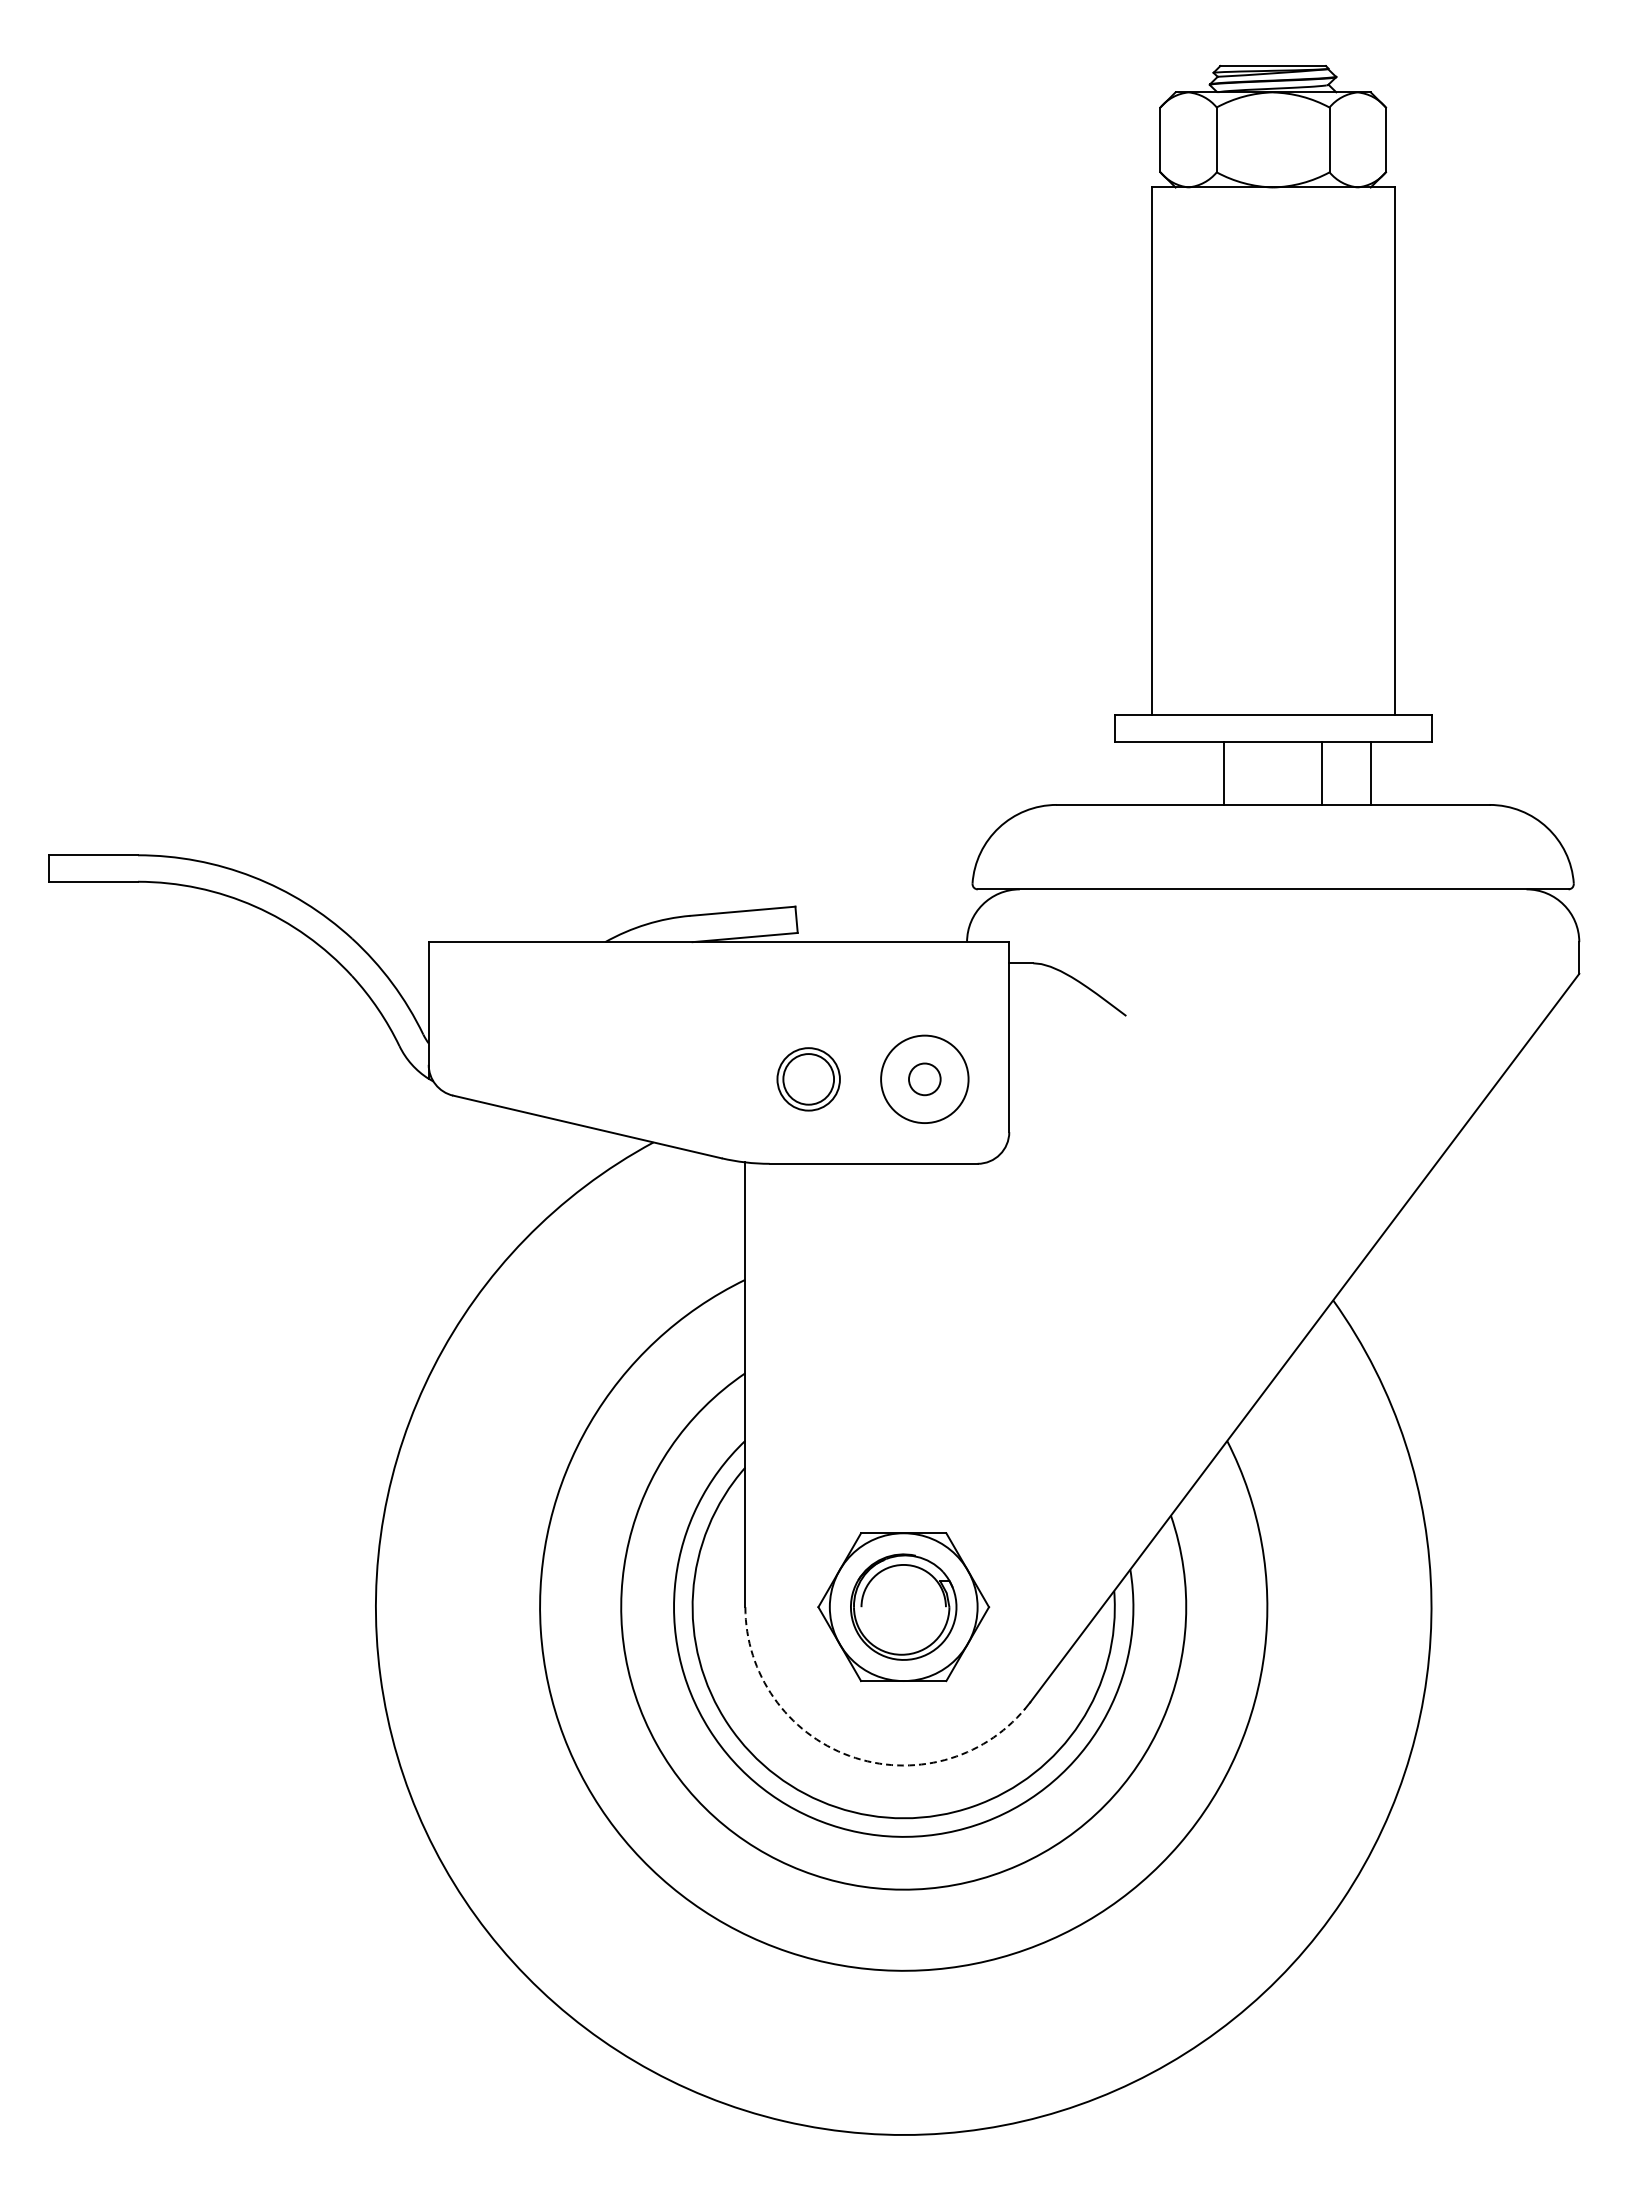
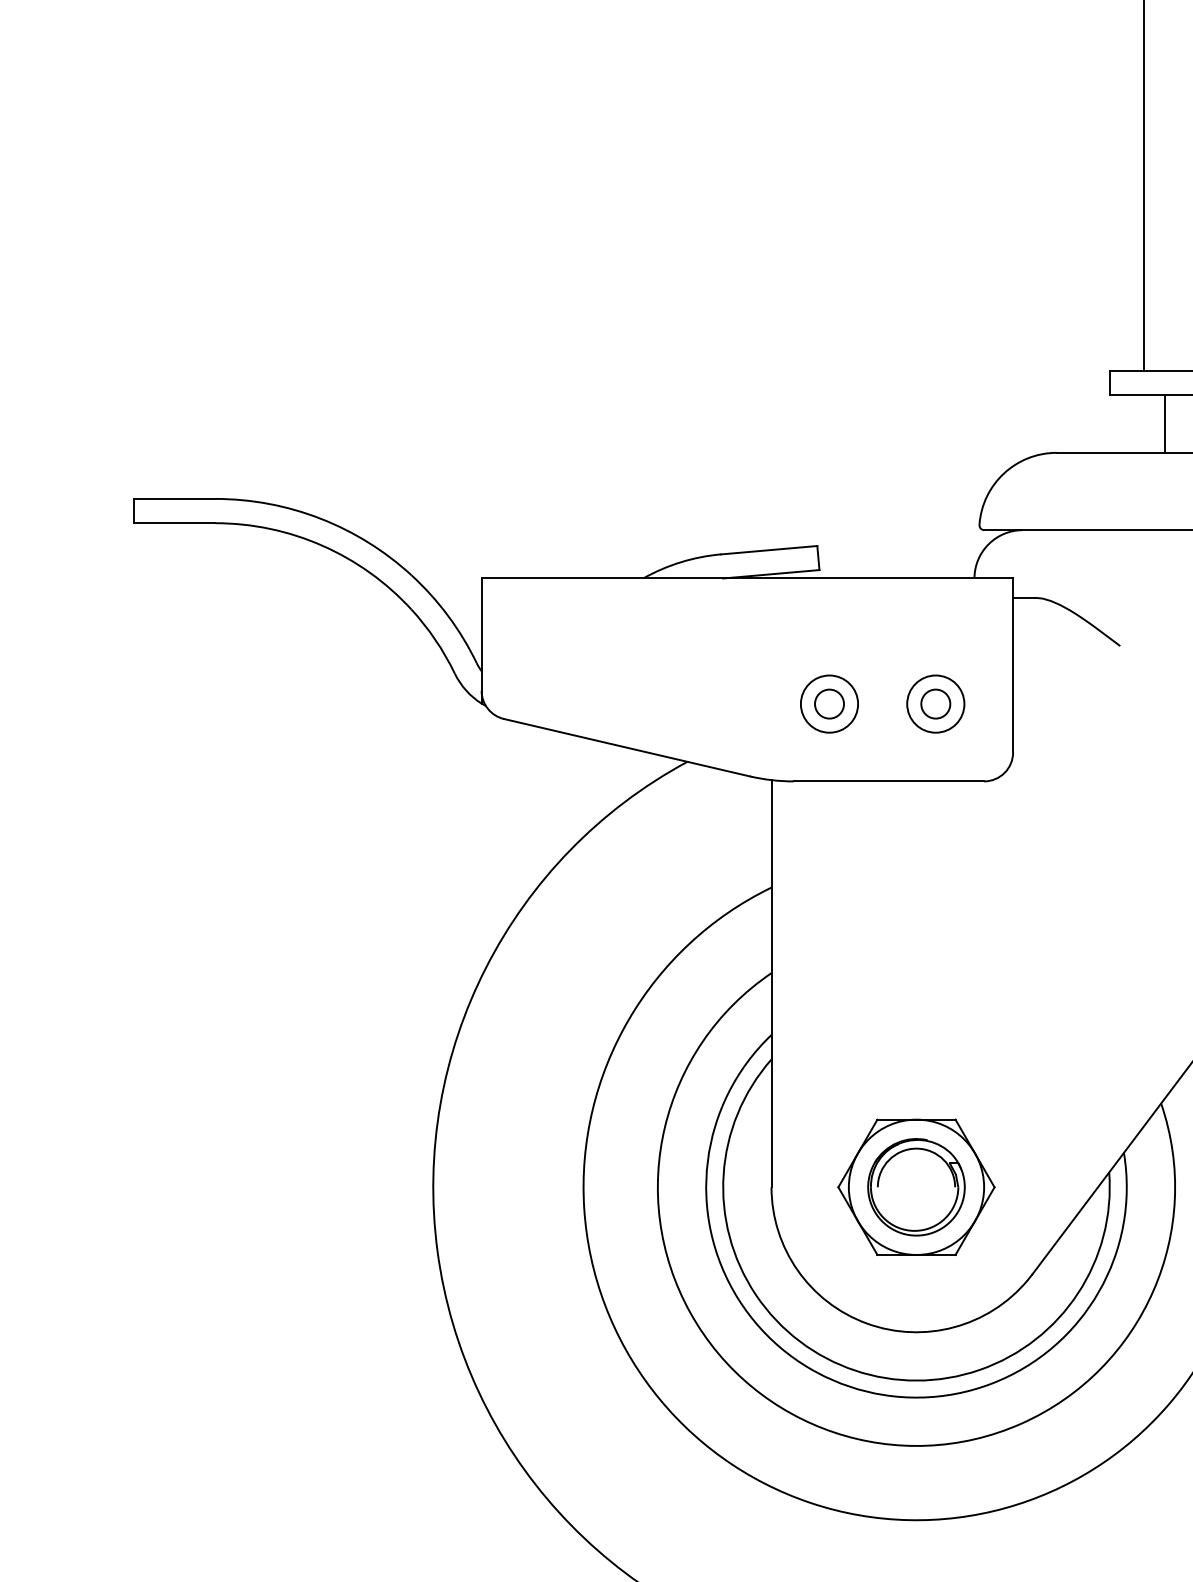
line: (1175, 772) -> (1165, 423), added
circle: (808, 1079) -> (829, 704), size x0.62
circle: (924, 1079) -> (935, 704), size x0.71
arc: (849, 1756) -> (866, 1324), dashed -> solid

